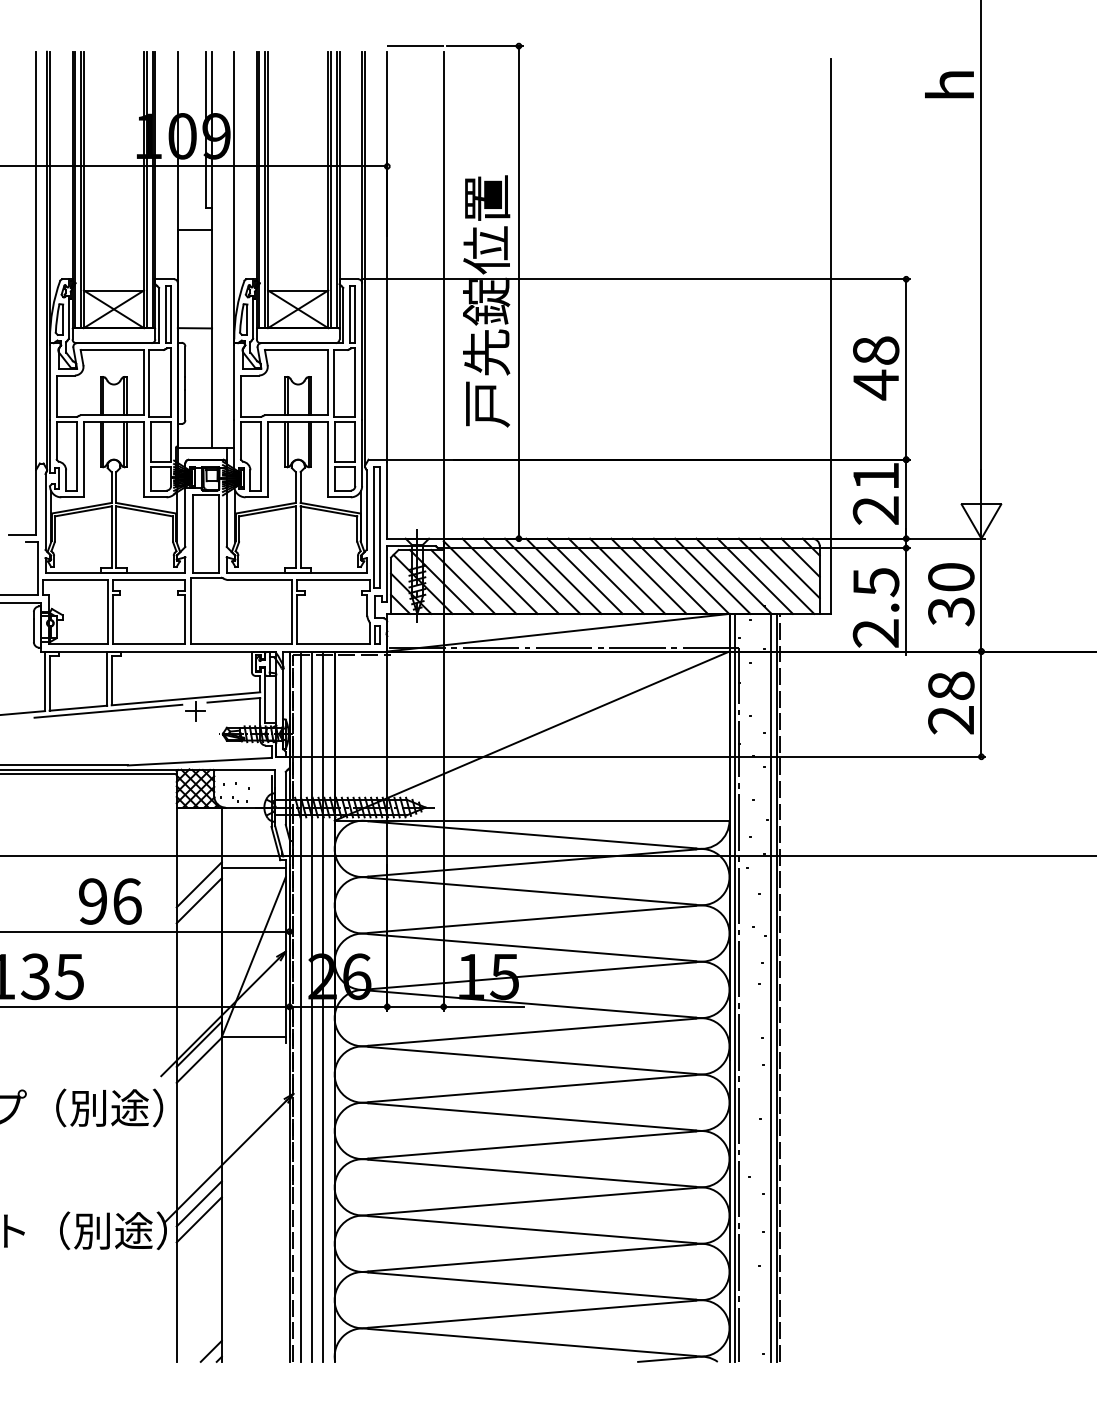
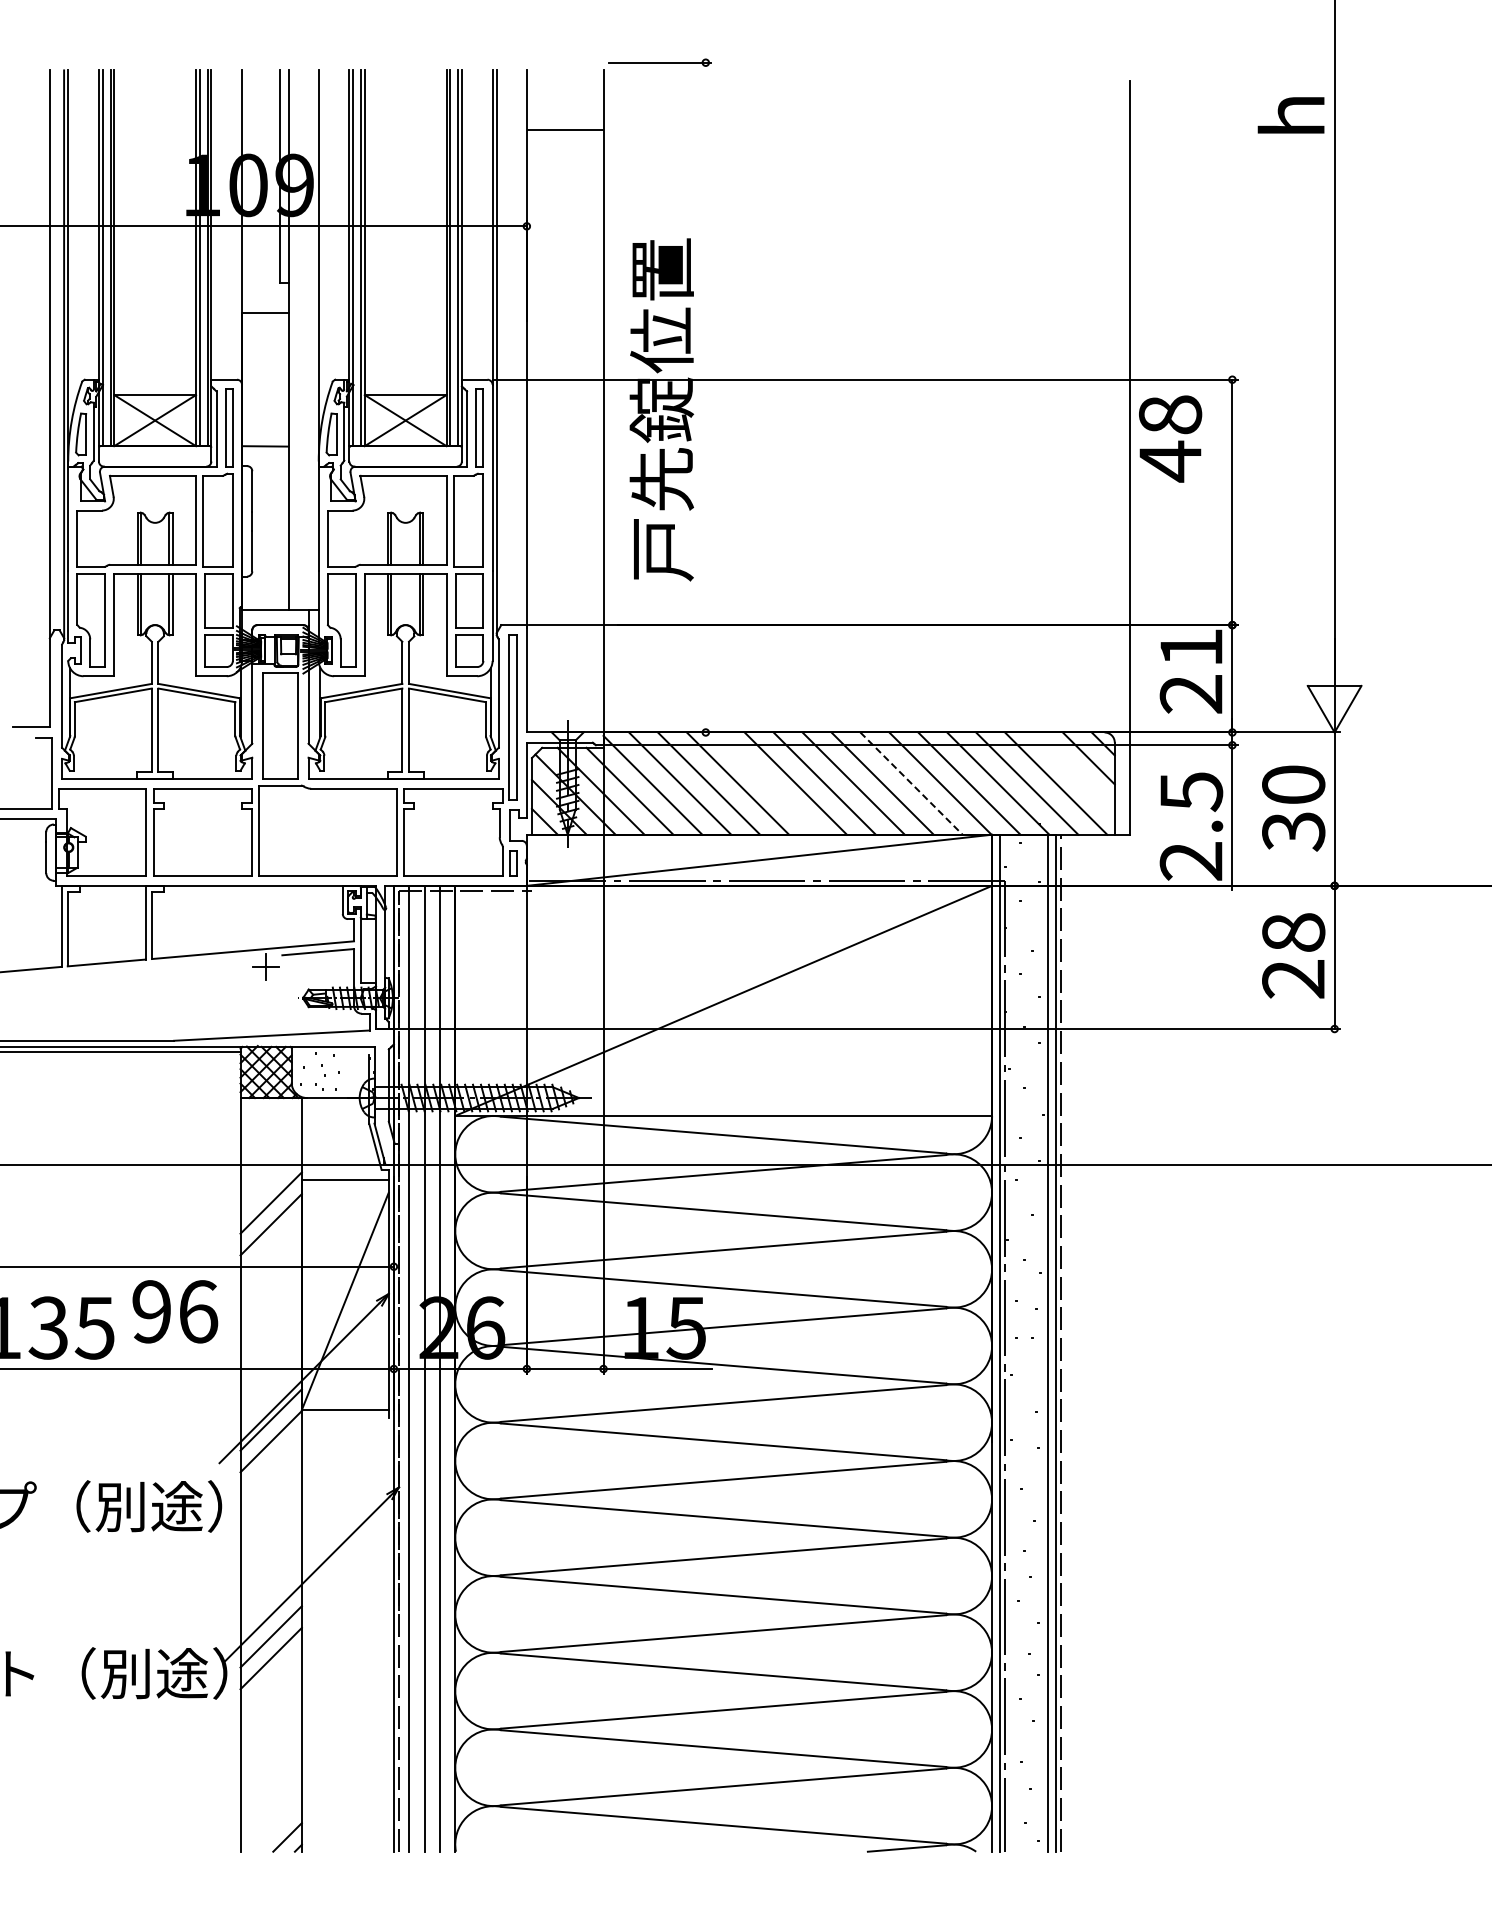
line: (415, 45) -> (564, 129), moved
line: (518, 292) -> (705, 397), removed
text: (876, 368) -> (1170, 438), moved
line: (789, 568) -> (1073, 772), removed
line: (563, 576) -> (766, 783), removed
line: (670, 576) -> (911, 783), solid -> dashed
line: (108, 710) -> (147, 966), removed
text: (110, 901) -> (175, 1311), moved

